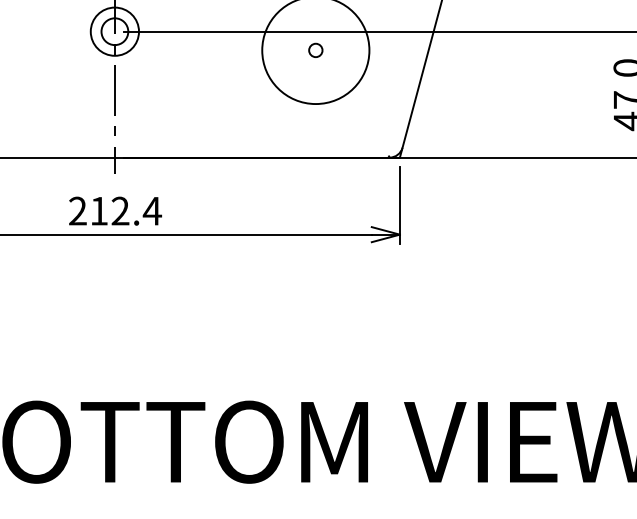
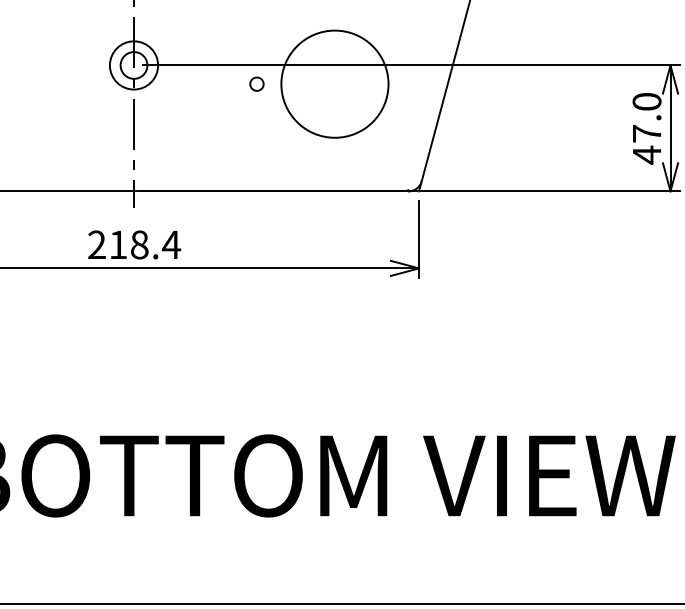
circle: (315, 49) -> (256, 83), moved
text: (120, 210) -> (139, 244), 212.4 -> 218.4

